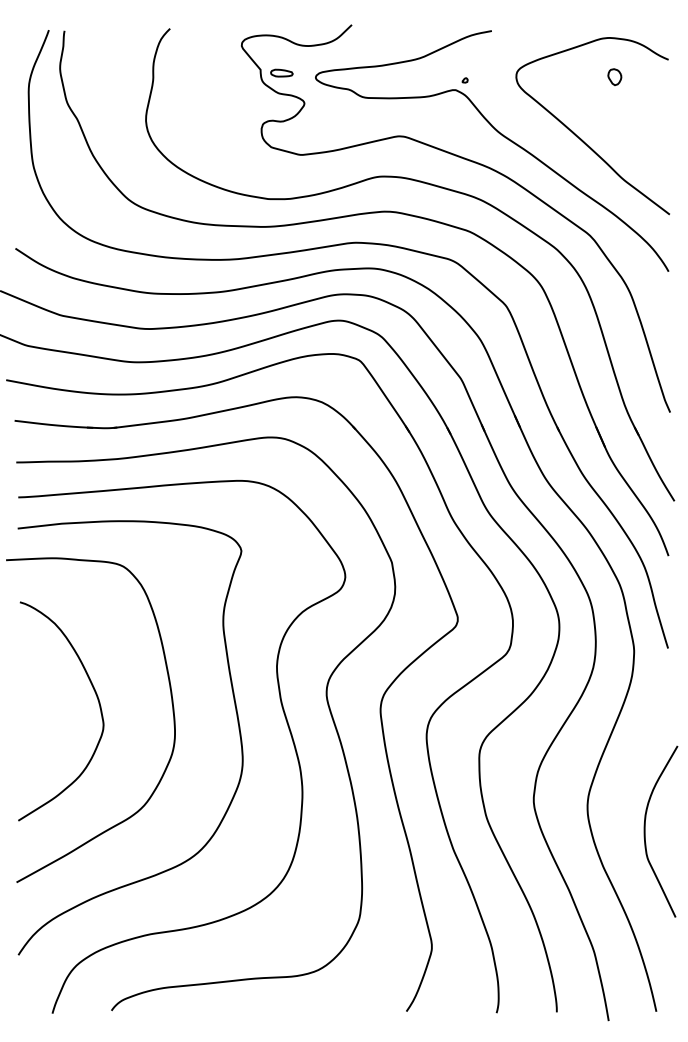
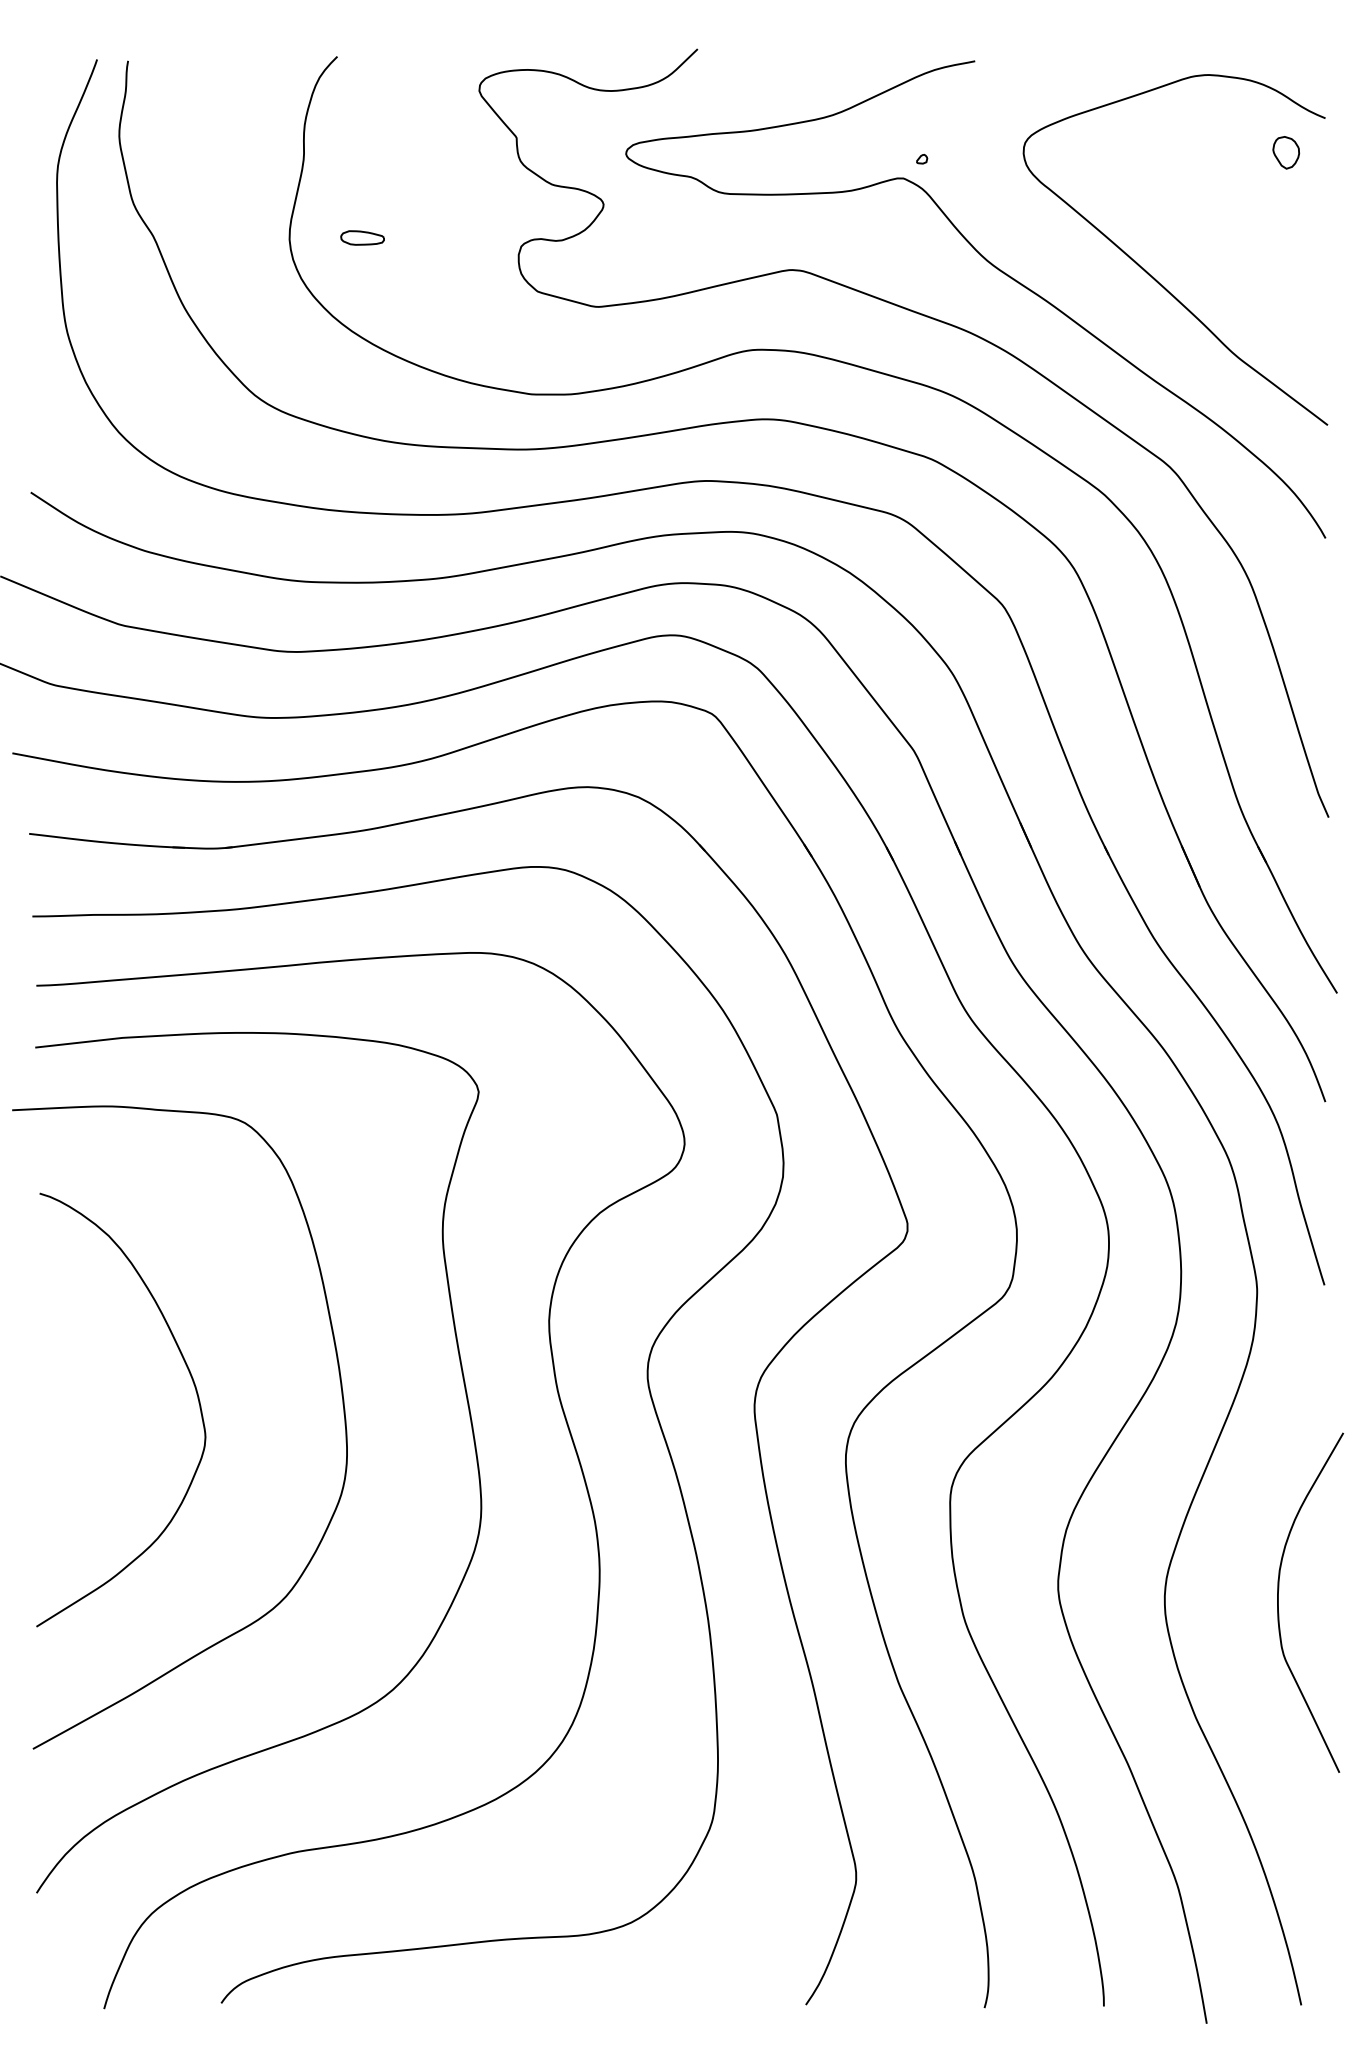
part: (281, 72) -> (361, 236), moved
part: (614, 76) -> (1285, 151), moved
curve: (645, 831) -> (1279, 1602), moved

